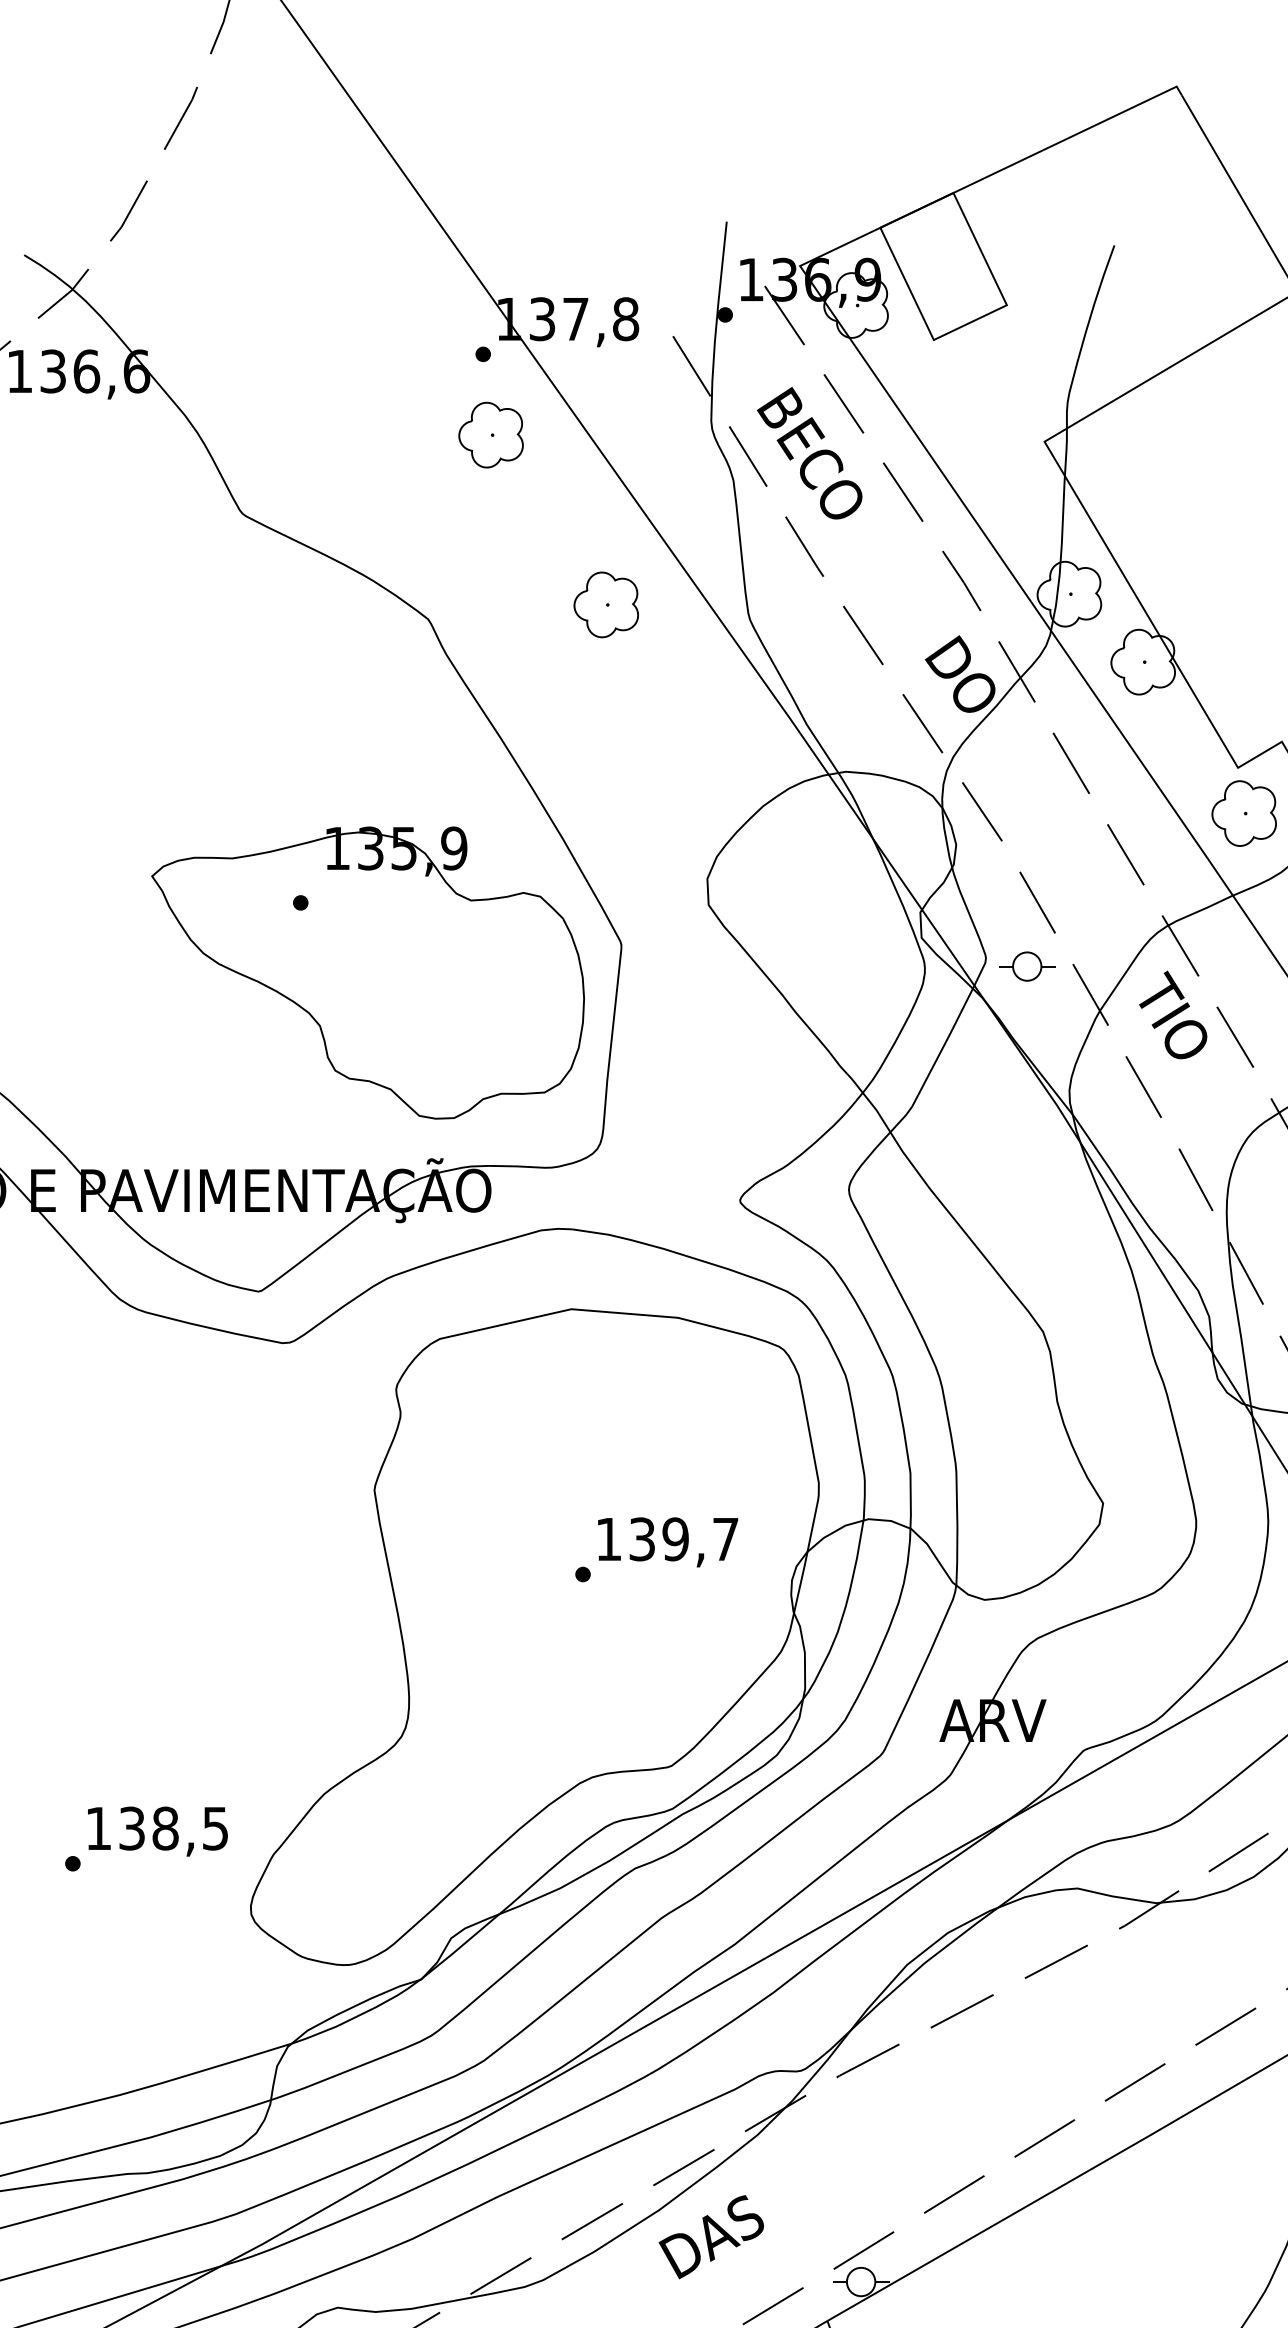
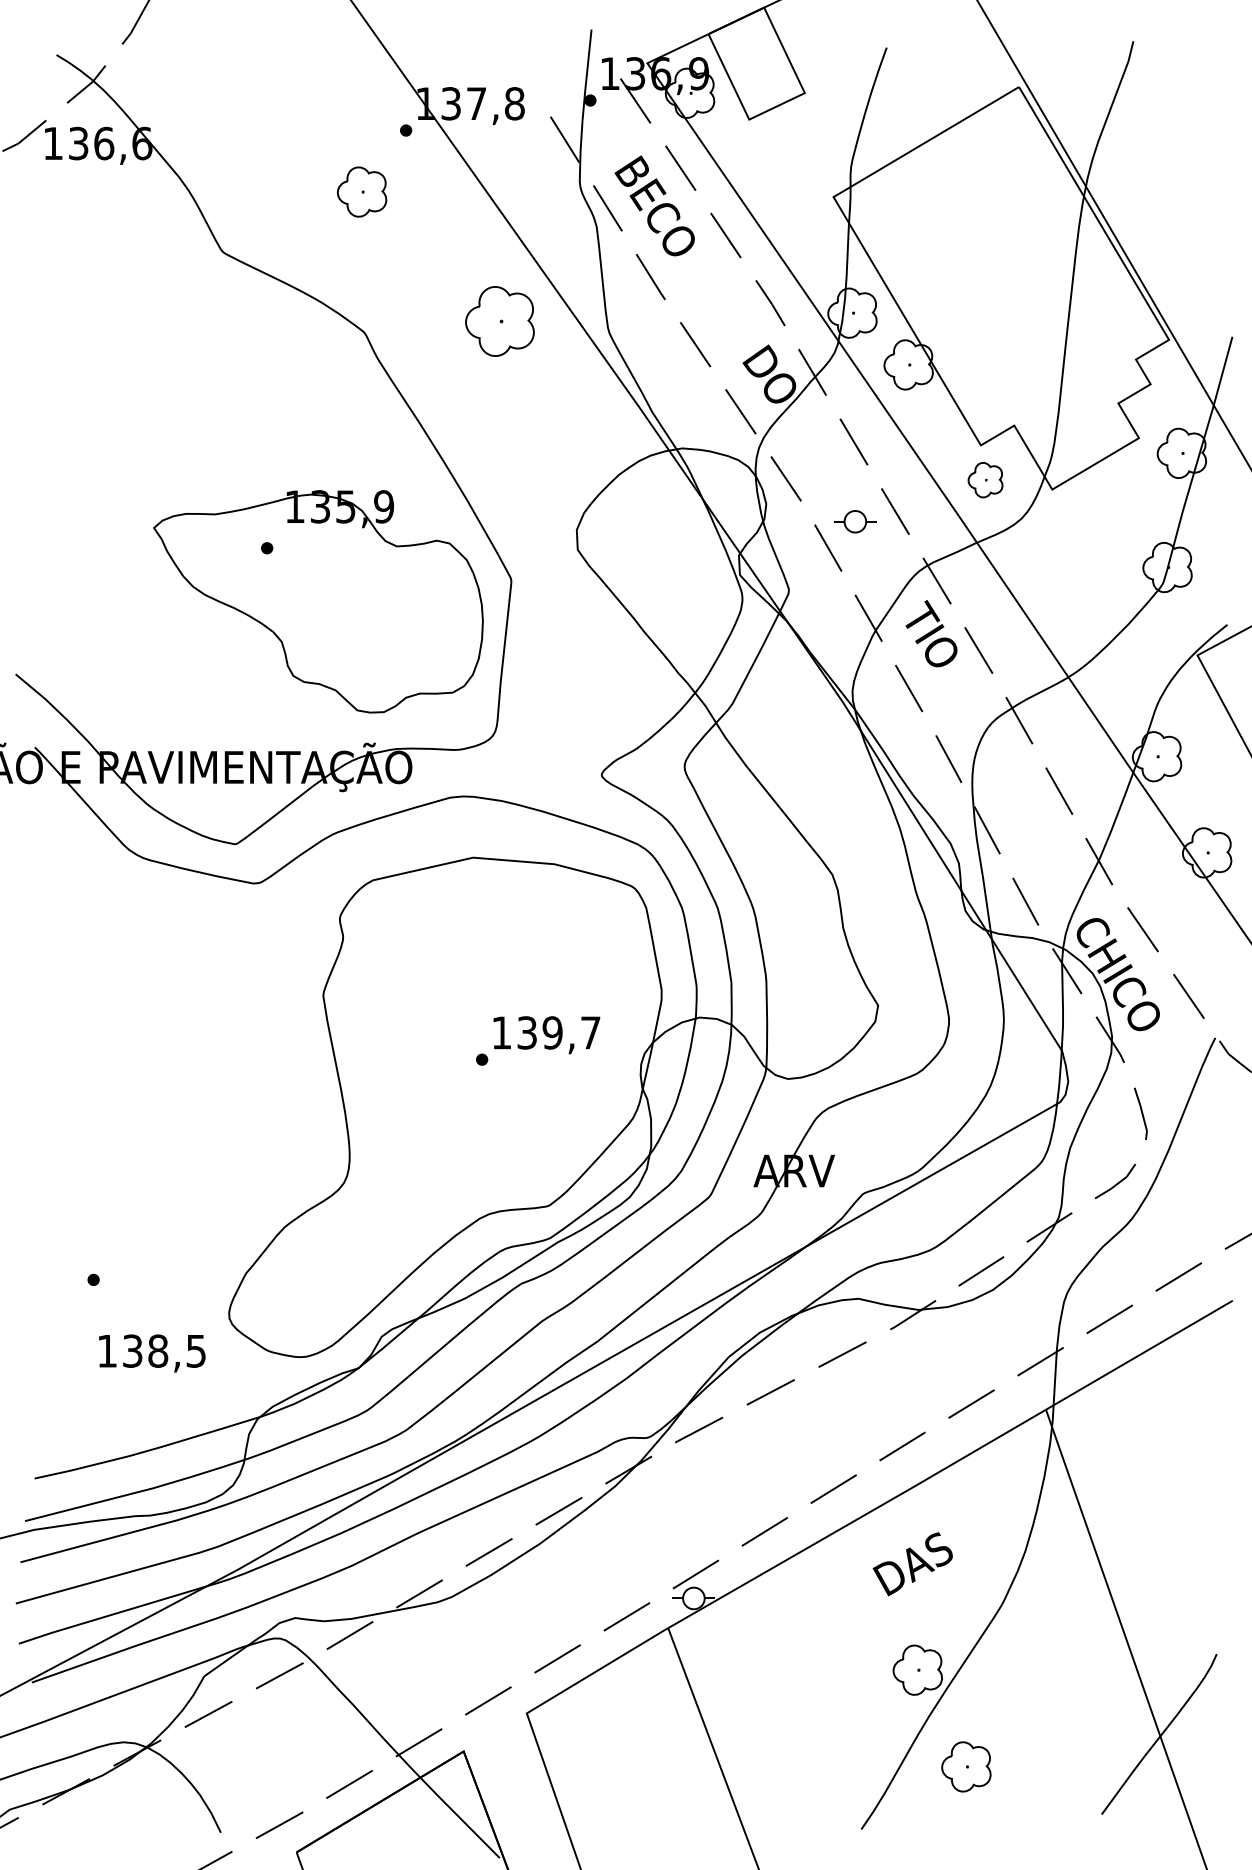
part: (491, 434) -> (362, 191), moved
part: (605, 603) -> (499, 320), size x1.4
part: (1244, 812) -> (985, 479), size x0.7
part: (1027, 966) -> (855, 521), moved
text: (158, 1831) -> (152, 1353), moved
text: (710, 2237) -> (912, 1564), moved

